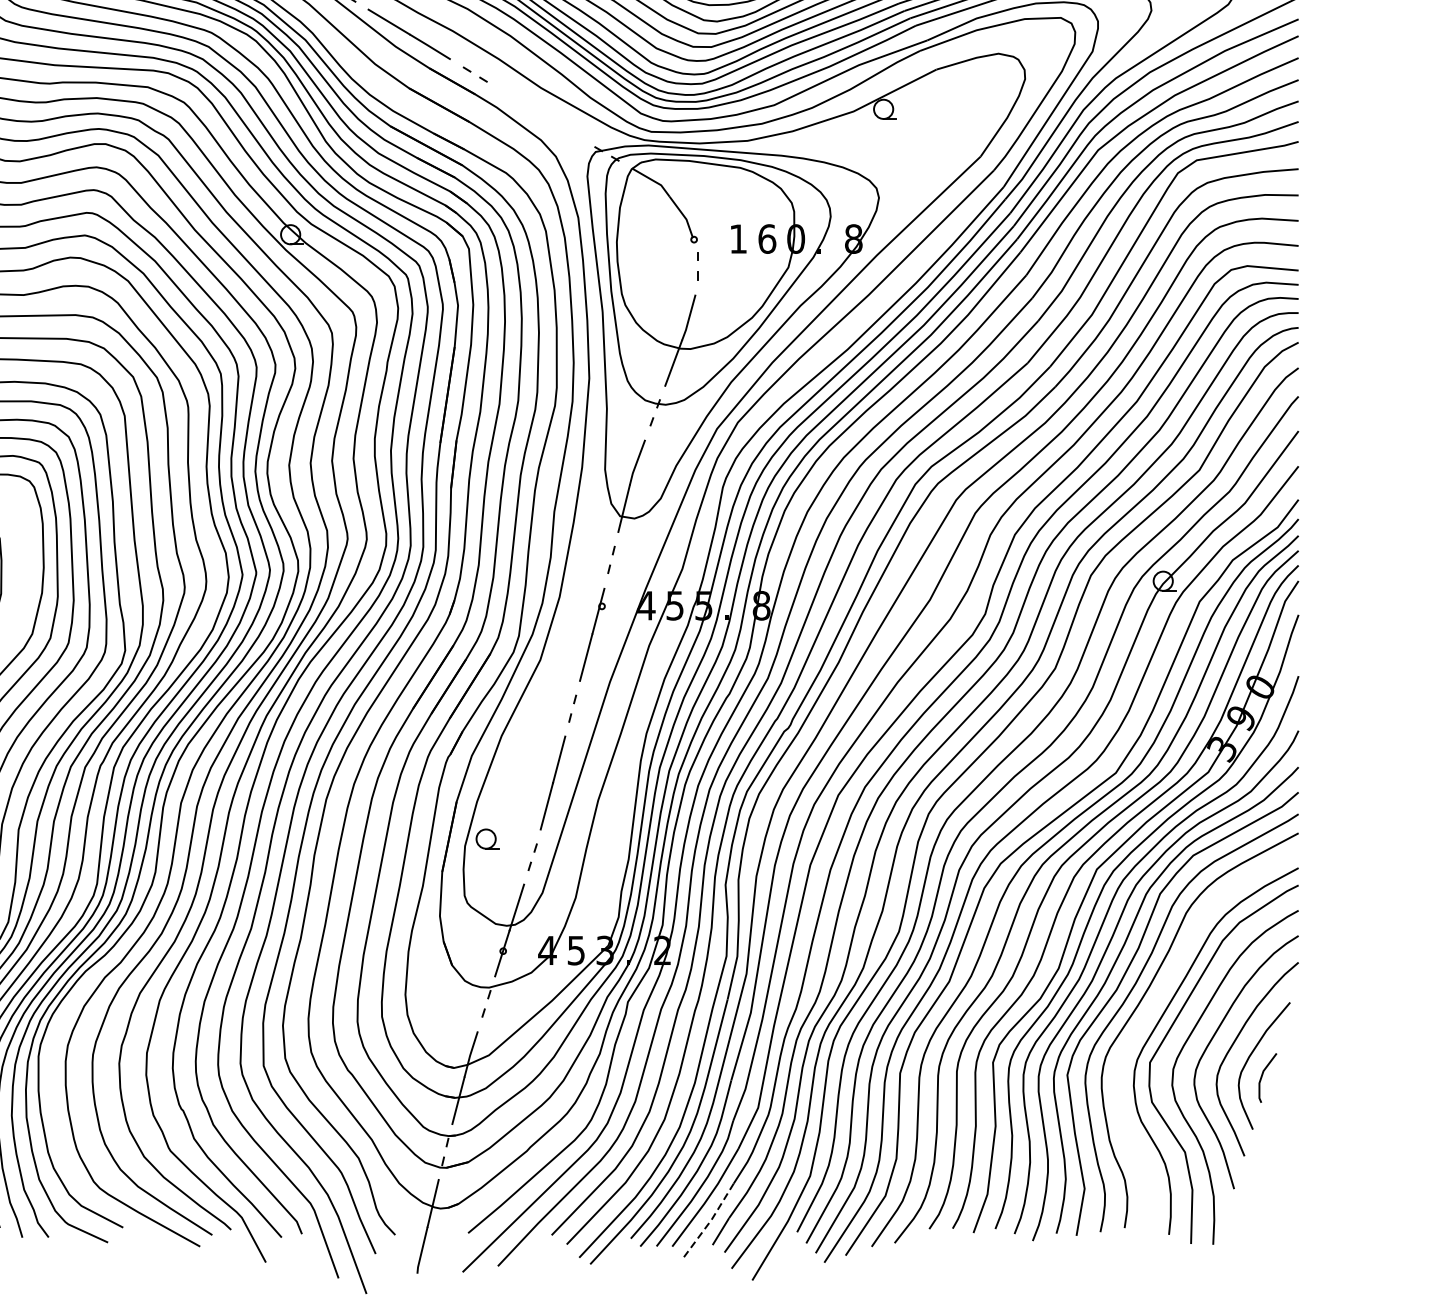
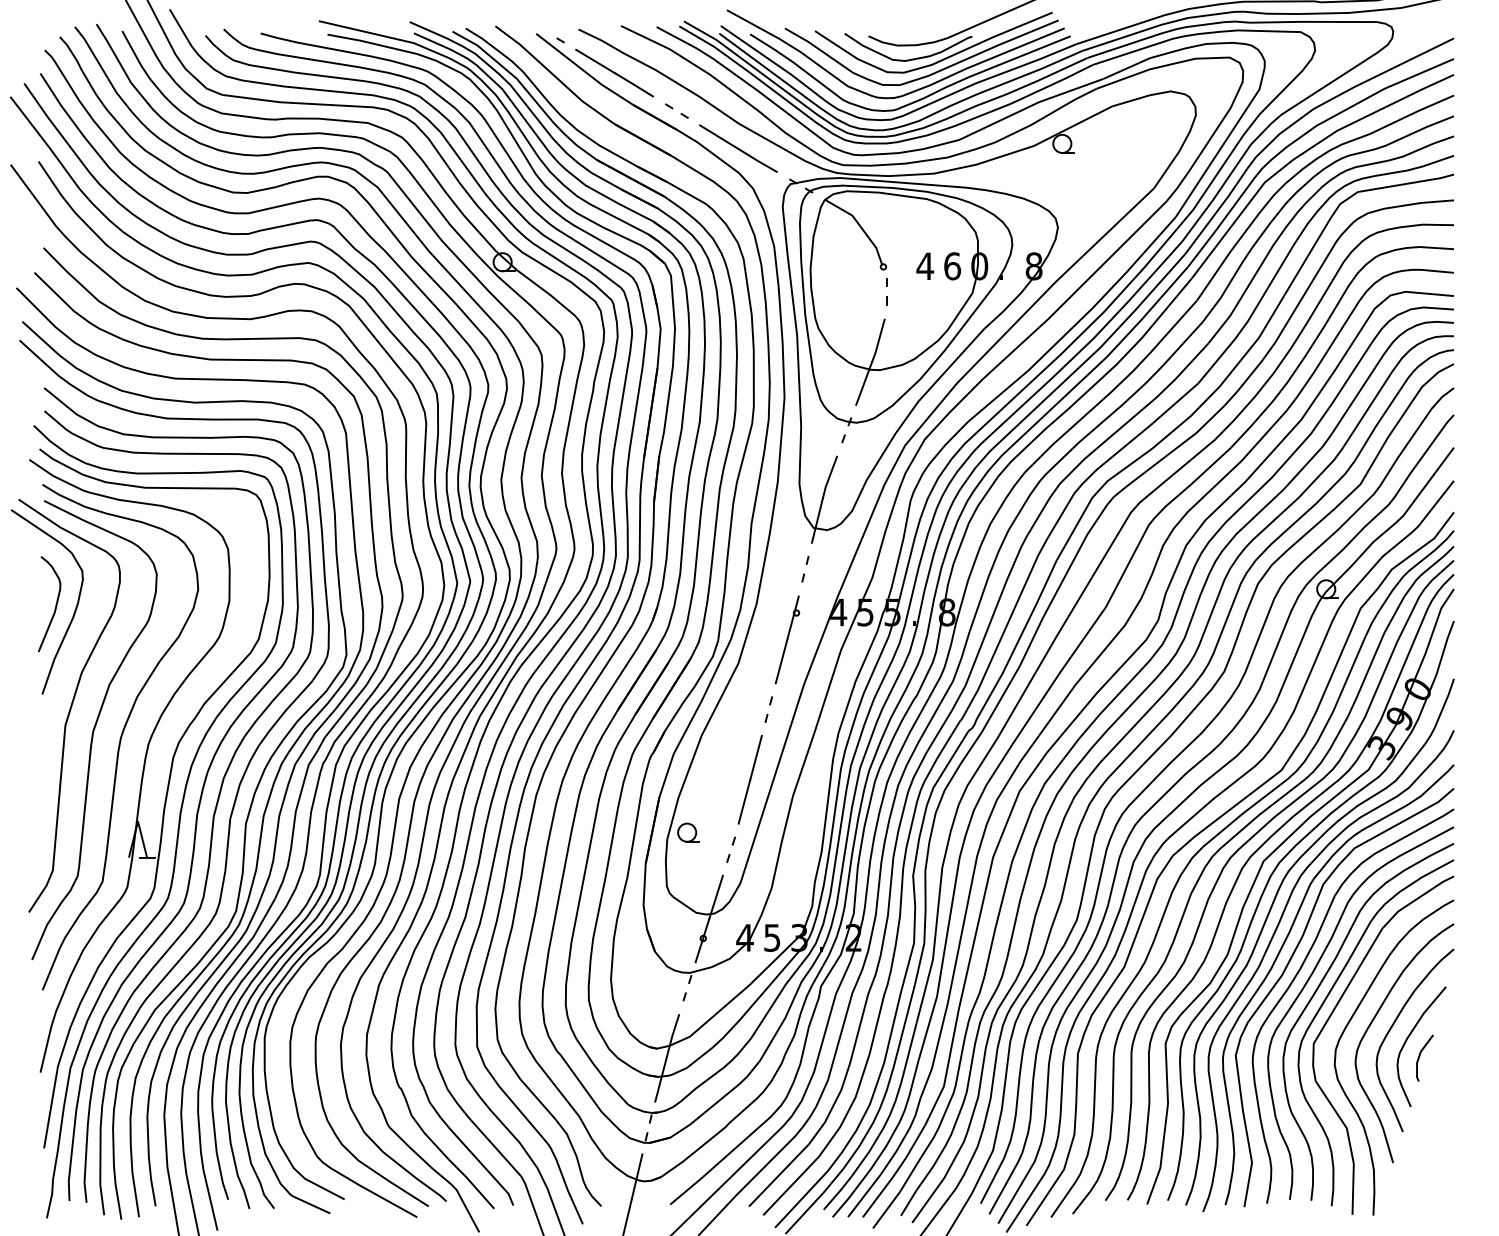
line: (540, 114) -> (738, 148), added
text: (738, 238) -> (925, 265), 1 -> 4
curve: (1155, 1005) -> (1318, 989), added
line: (710, 1222) -> (898, 1194), dashed -> solid

